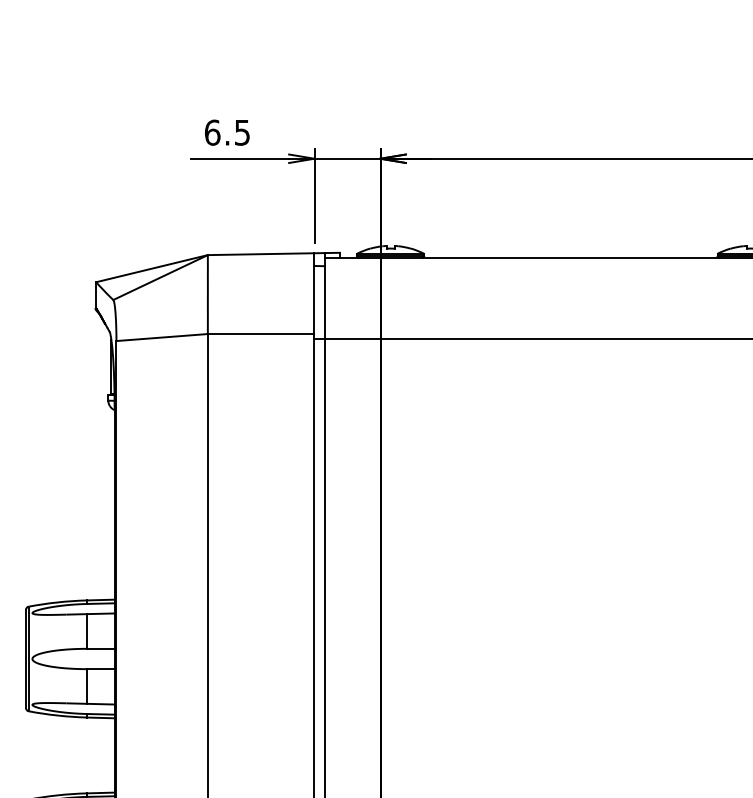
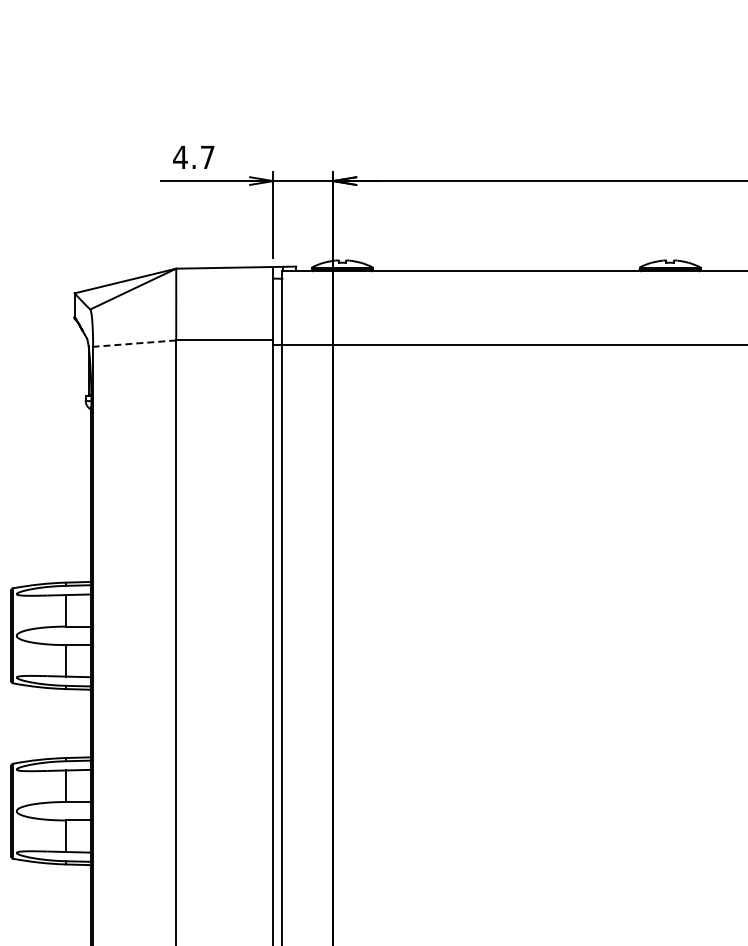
text: (226, 132) -> (193, 157), 6.5 -> 4.7
line: (161, 337) -> (134, 343), solid -> dashed

